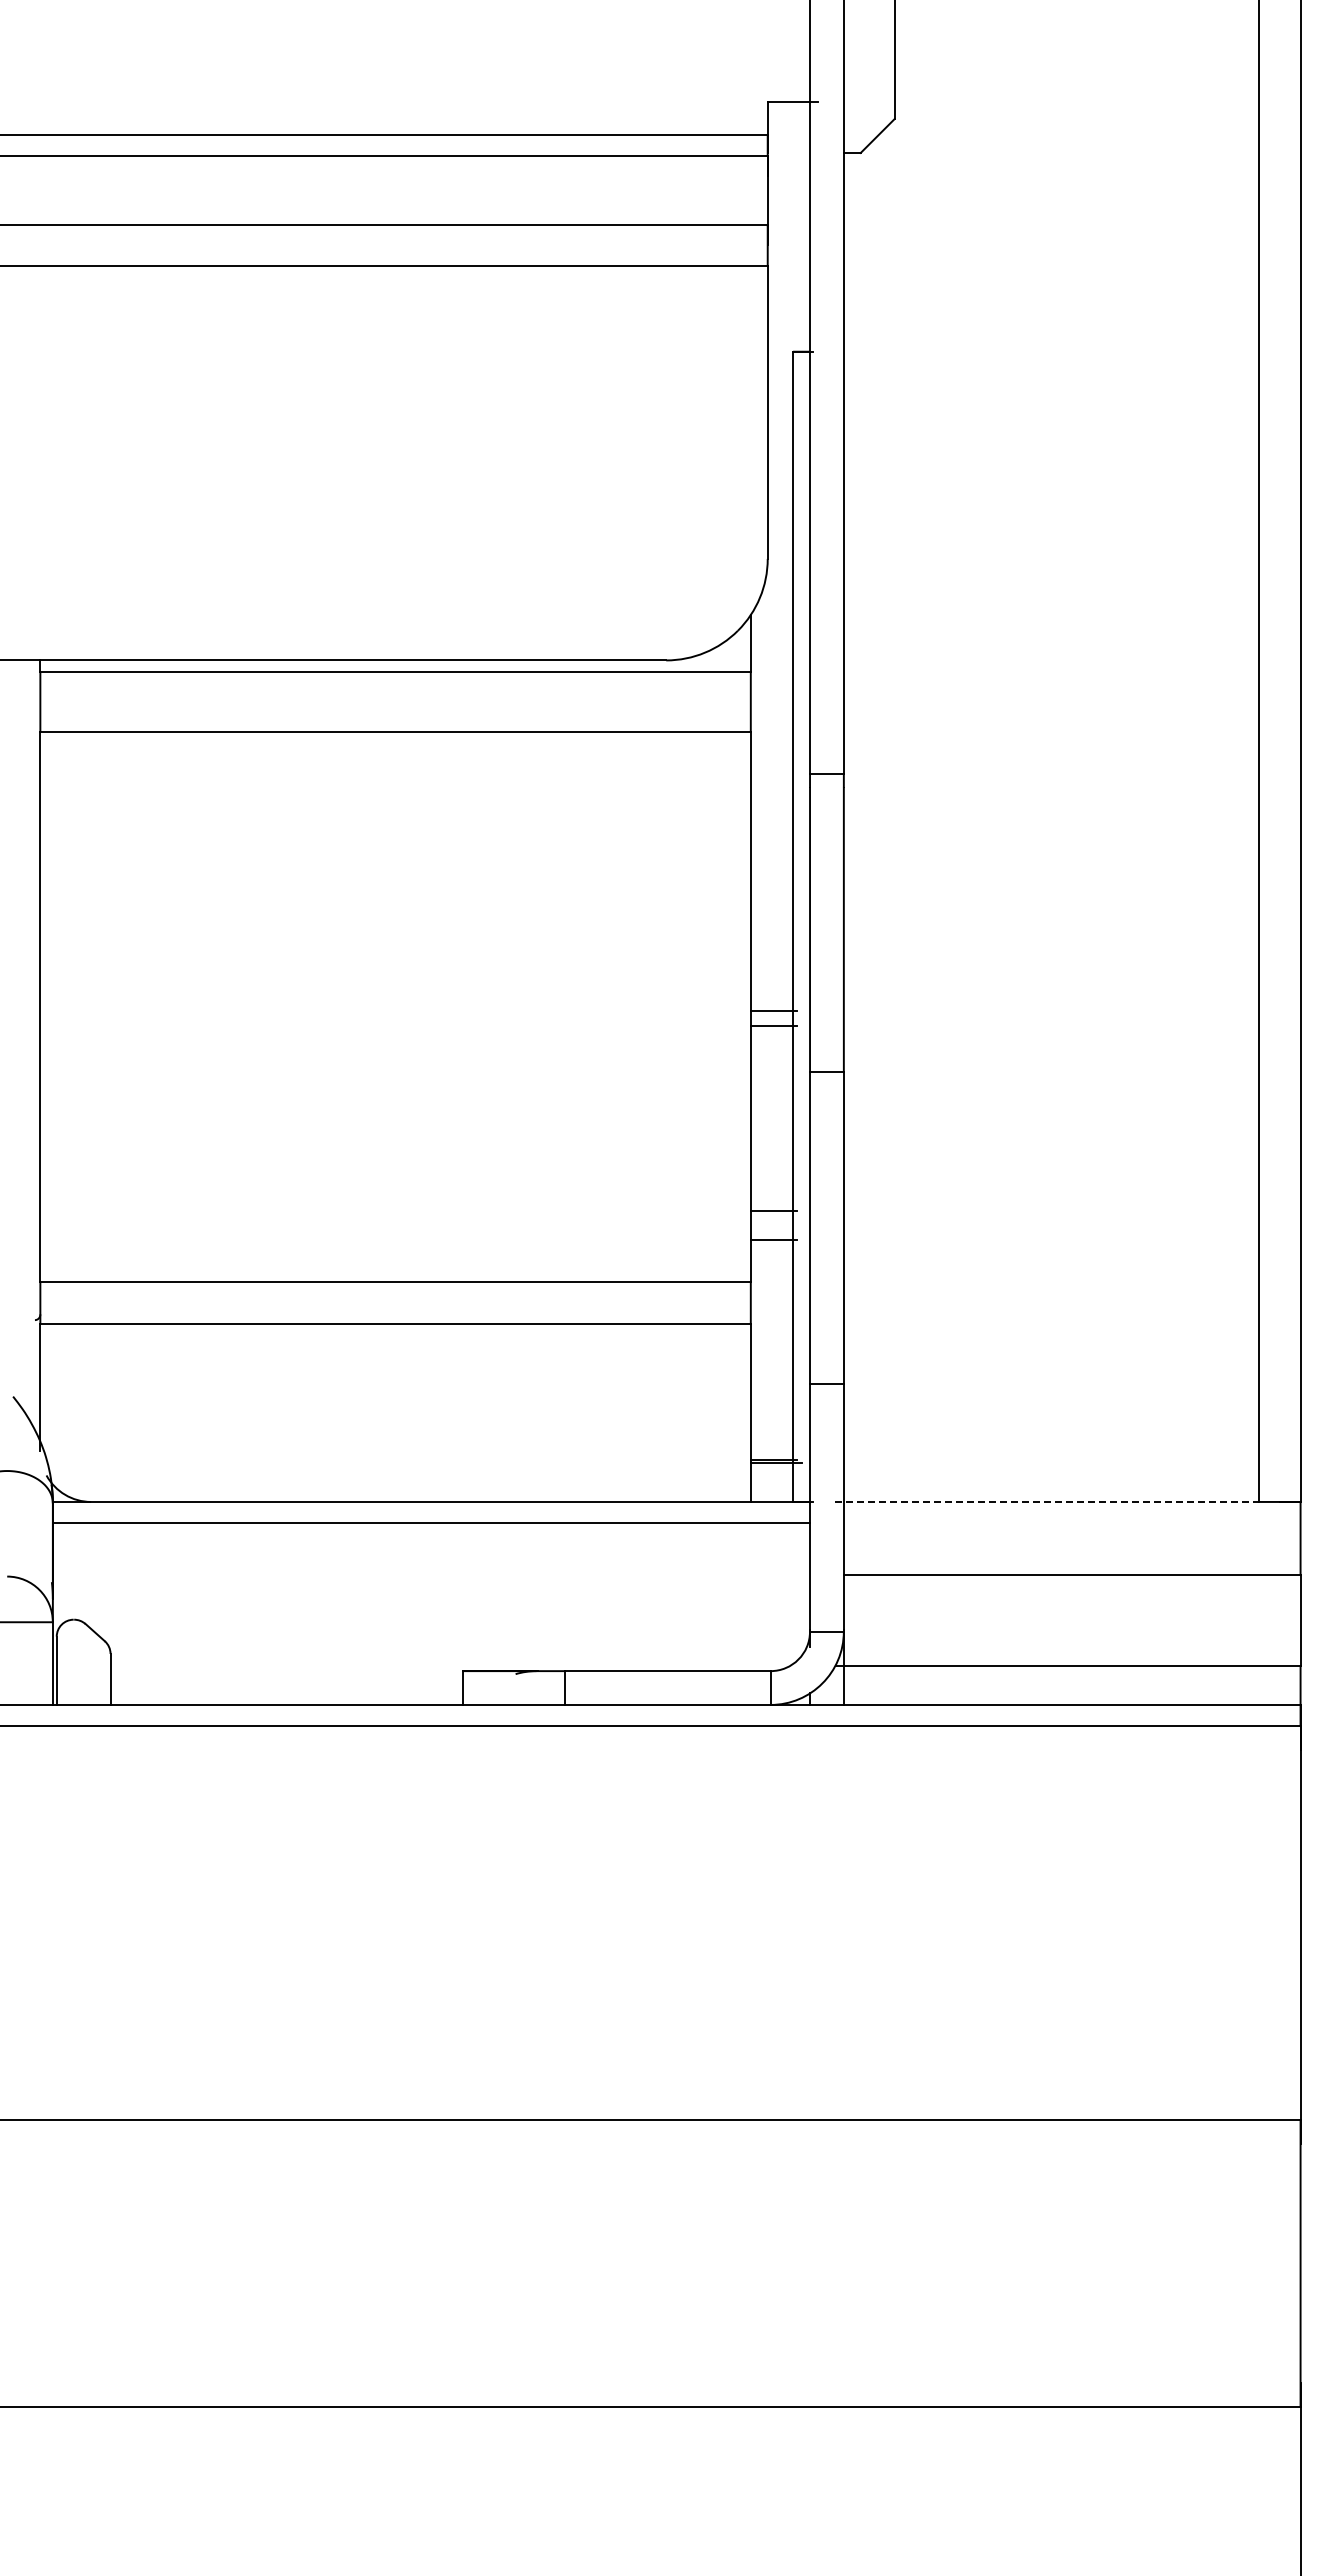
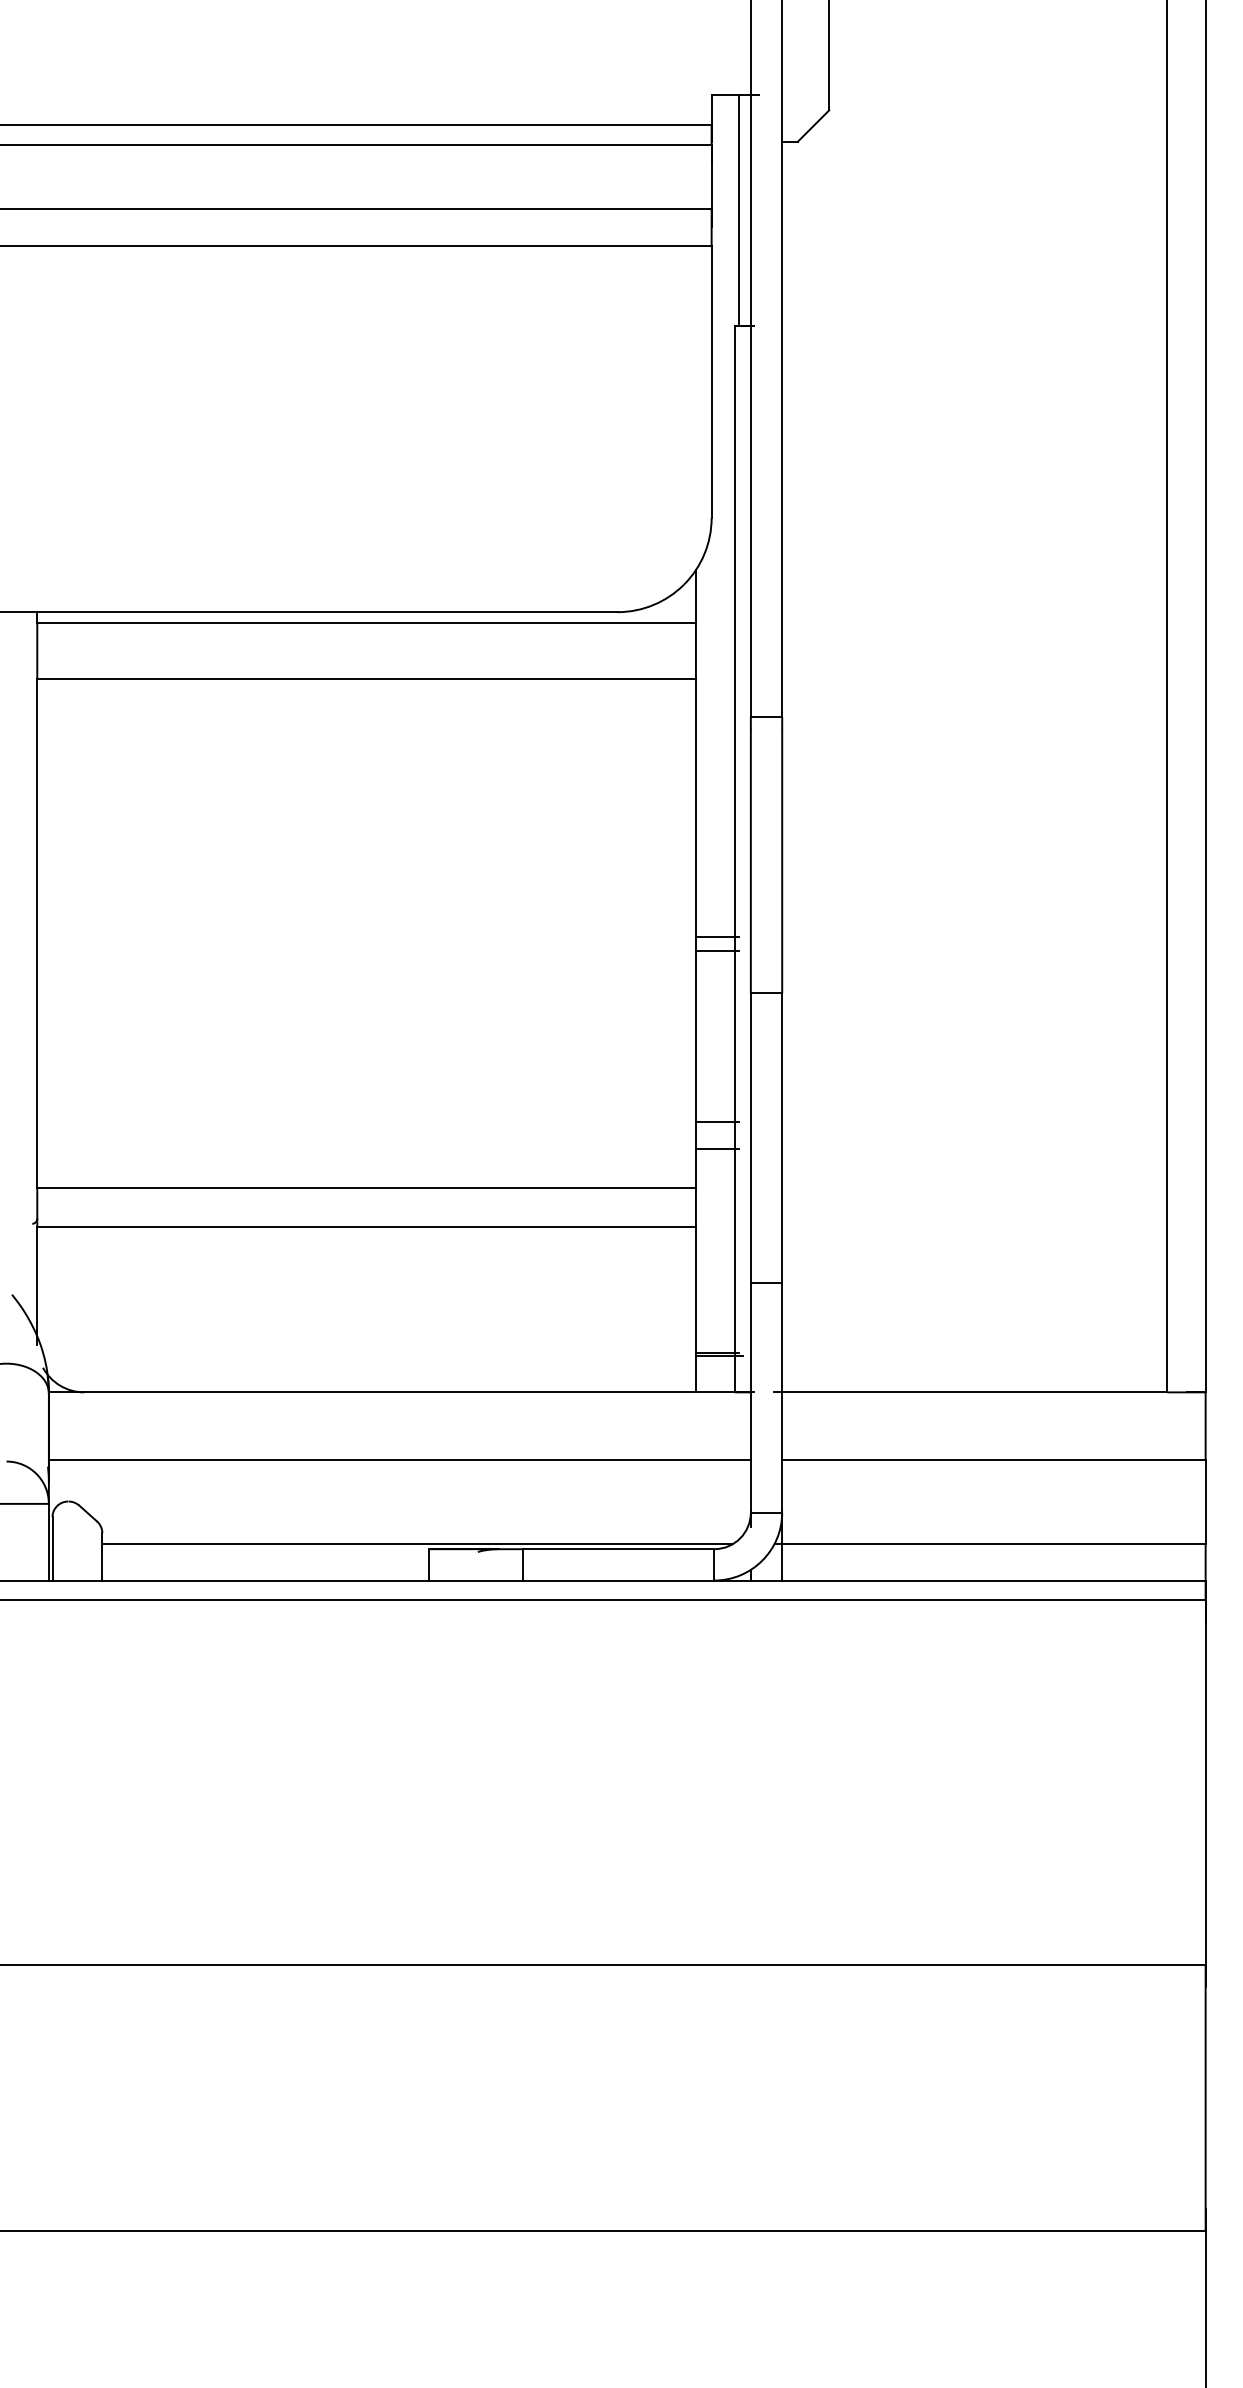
line: (797, 226) -> (739, 209), added
line: (1047, 1501) -> (971, 1391), dashed -> solid
line: (431, 1523) -> (399, 1460), moved
line: (450, 1665) -> (417, 1543), added

